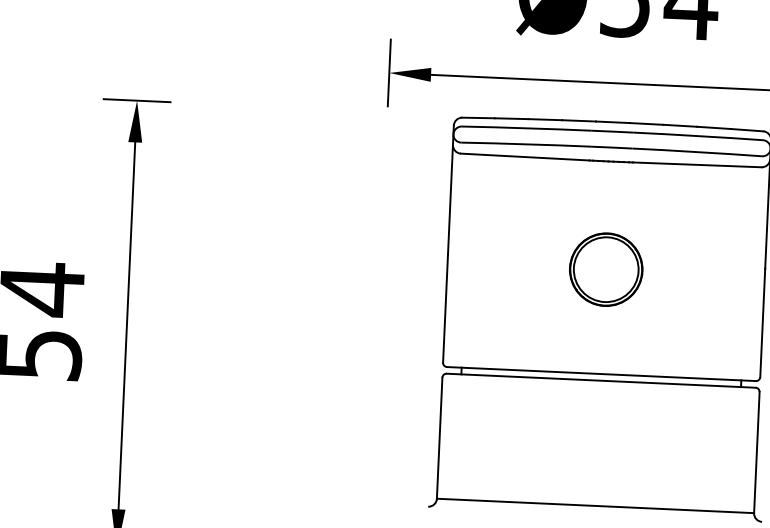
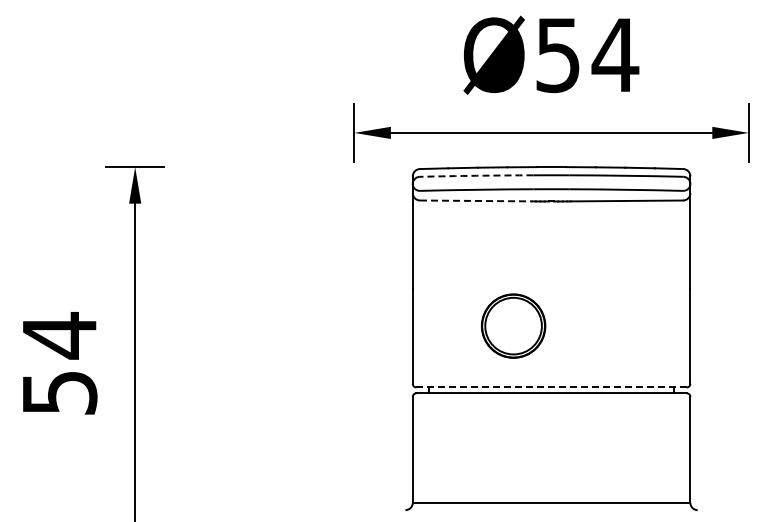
arc: (526, 127) -> (476, 175), solid -> dashed
line: (525, 156) -> (476, 200), solid -> dashed
part: (606, 268) -> (513, 325), moved
line: (602, 374) -> (552, 387), solid -> dashed

